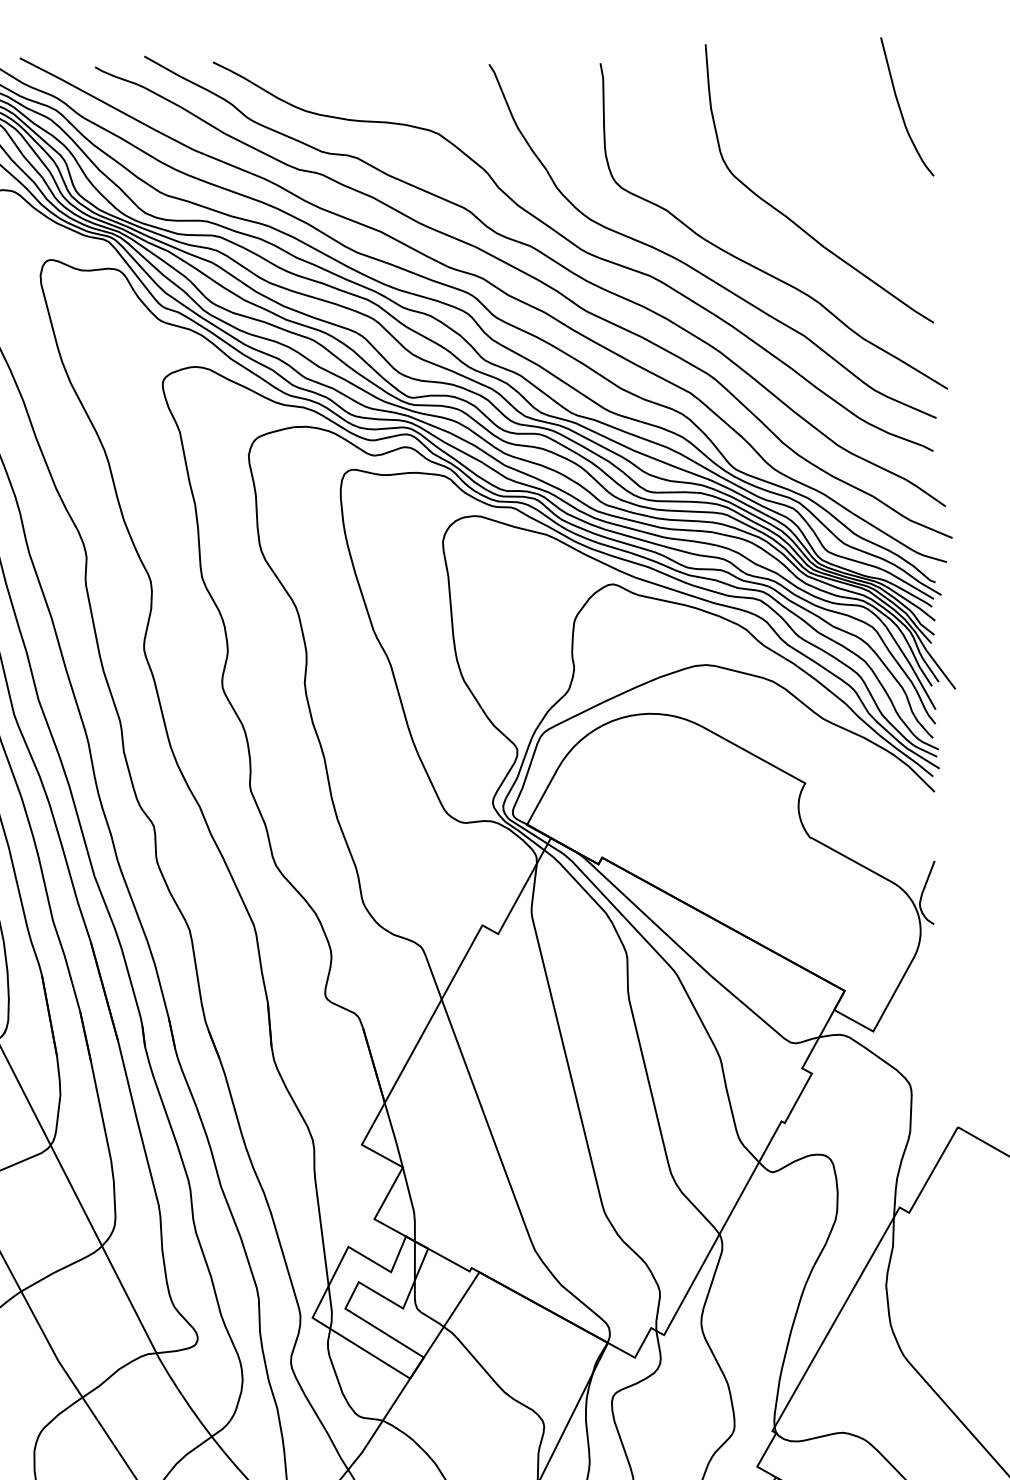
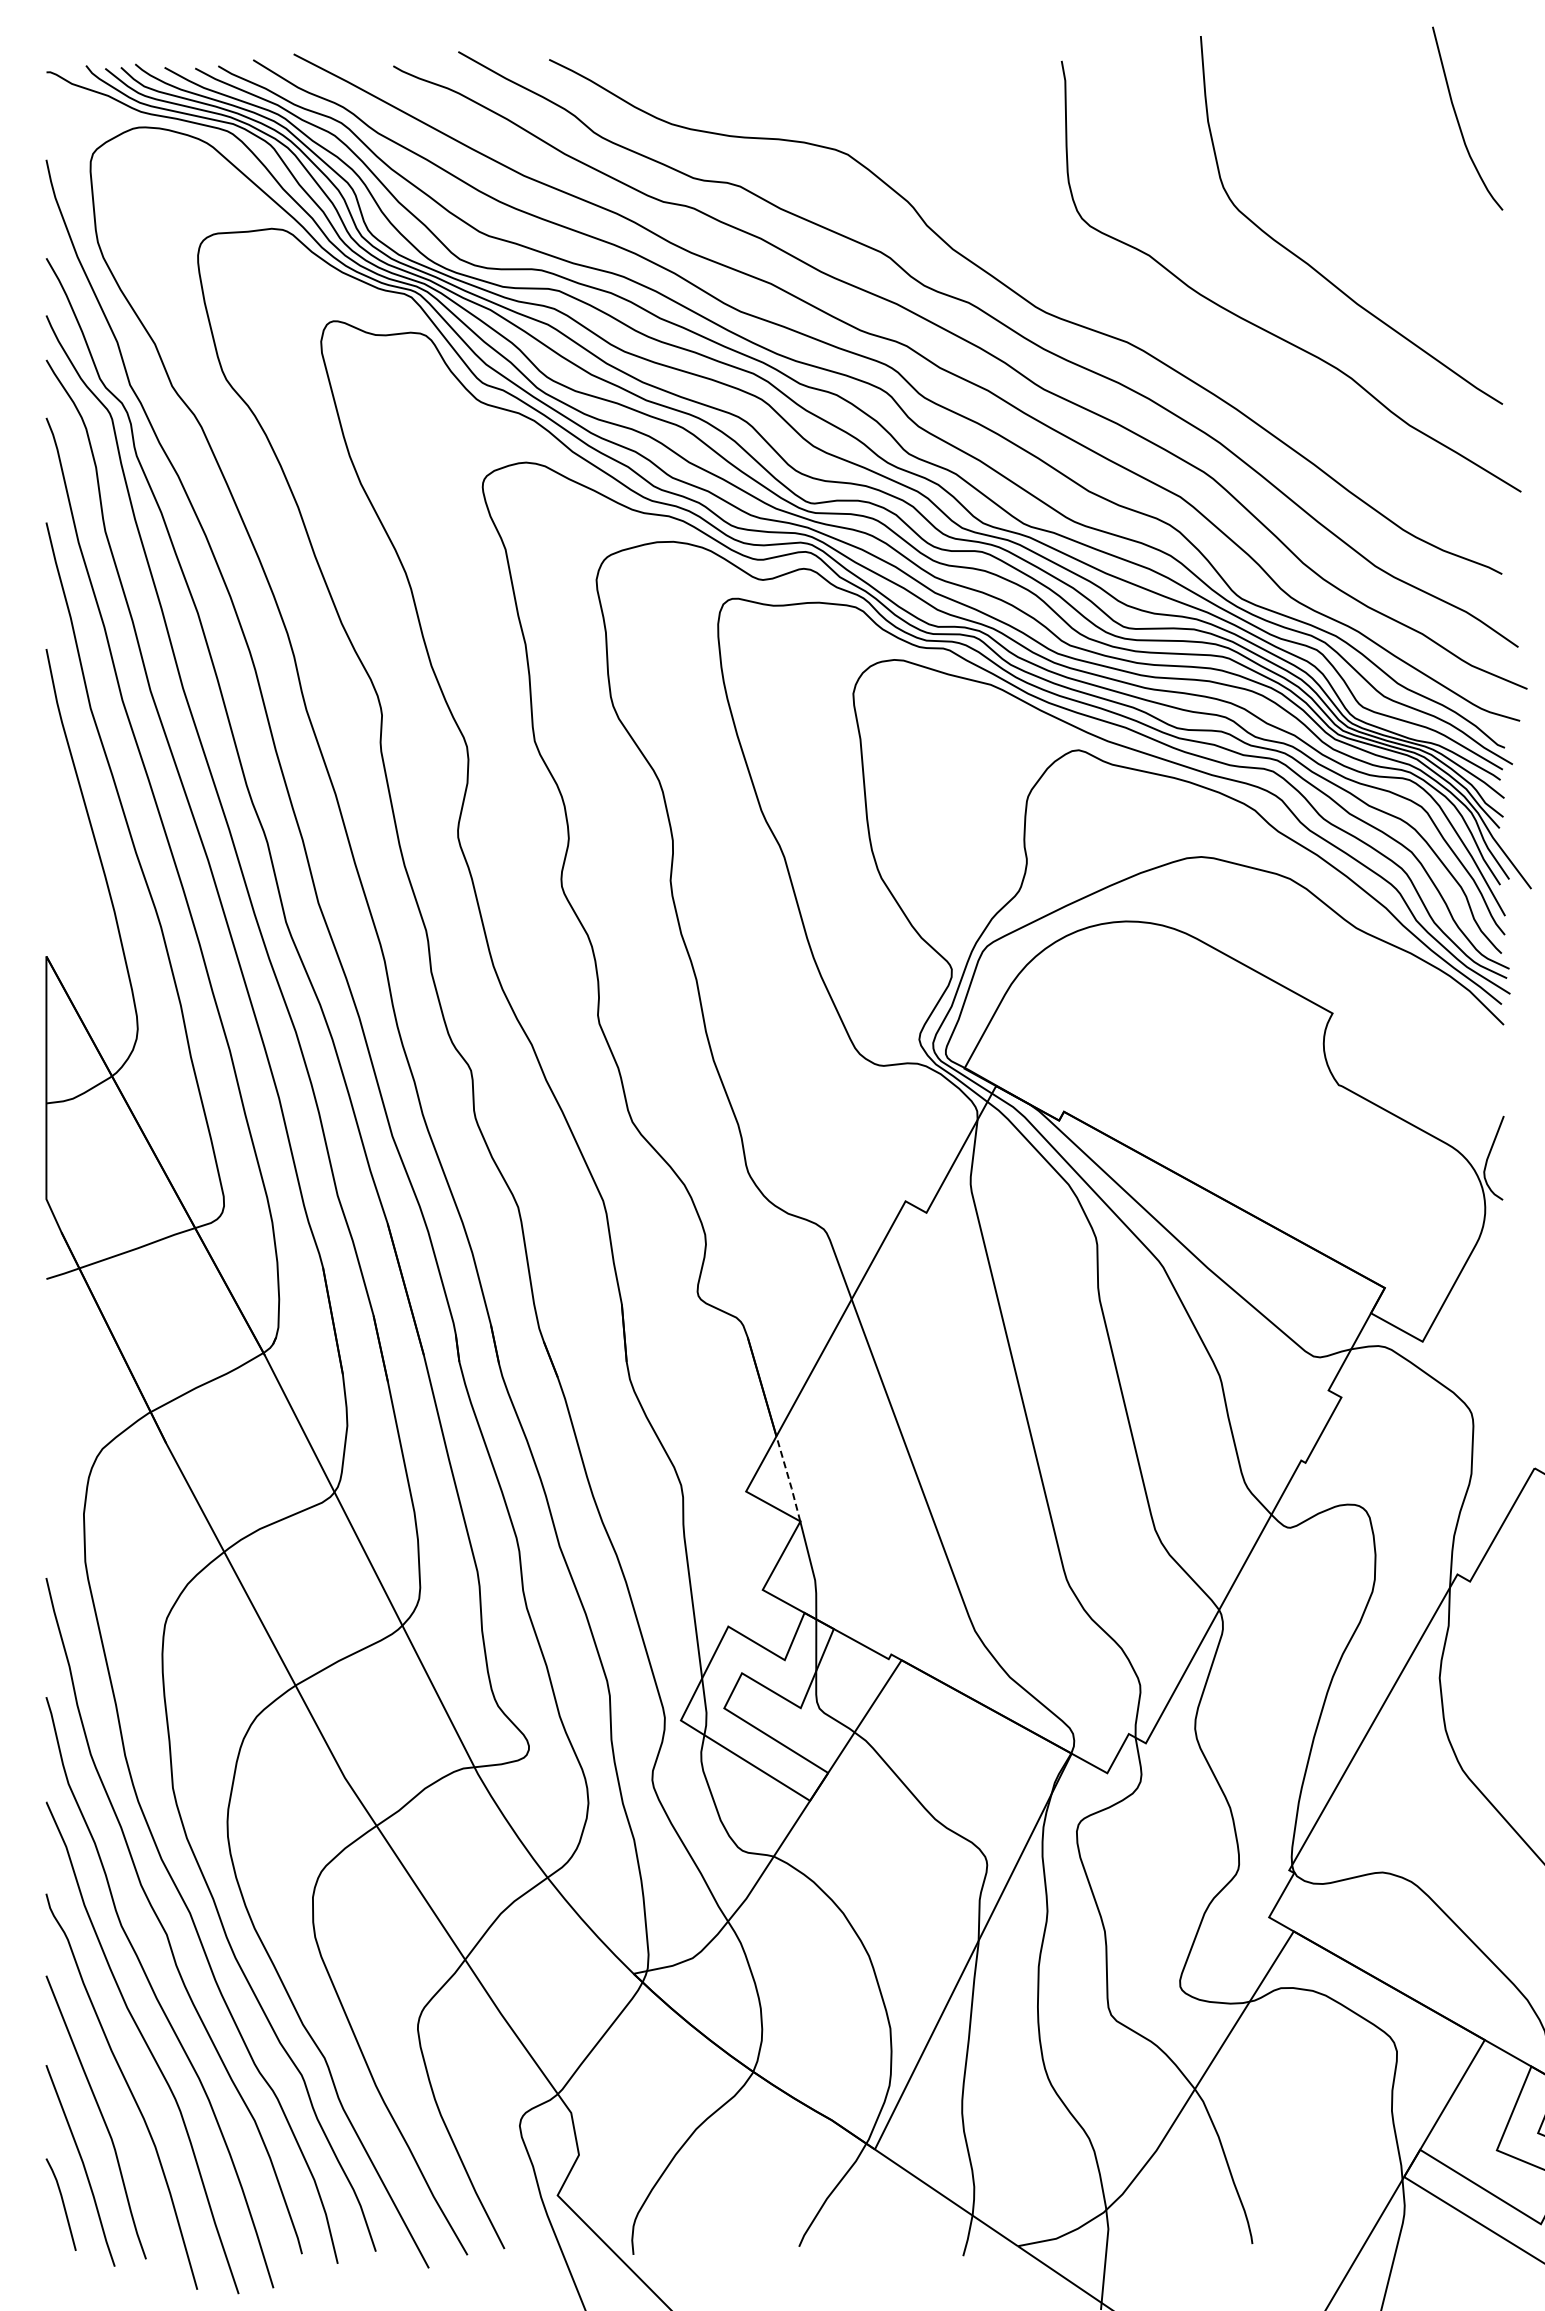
curve: (694, 268) -> (1186, 332), removed
line: (393, 1134) -> (788, 1478), solid -> dashed

